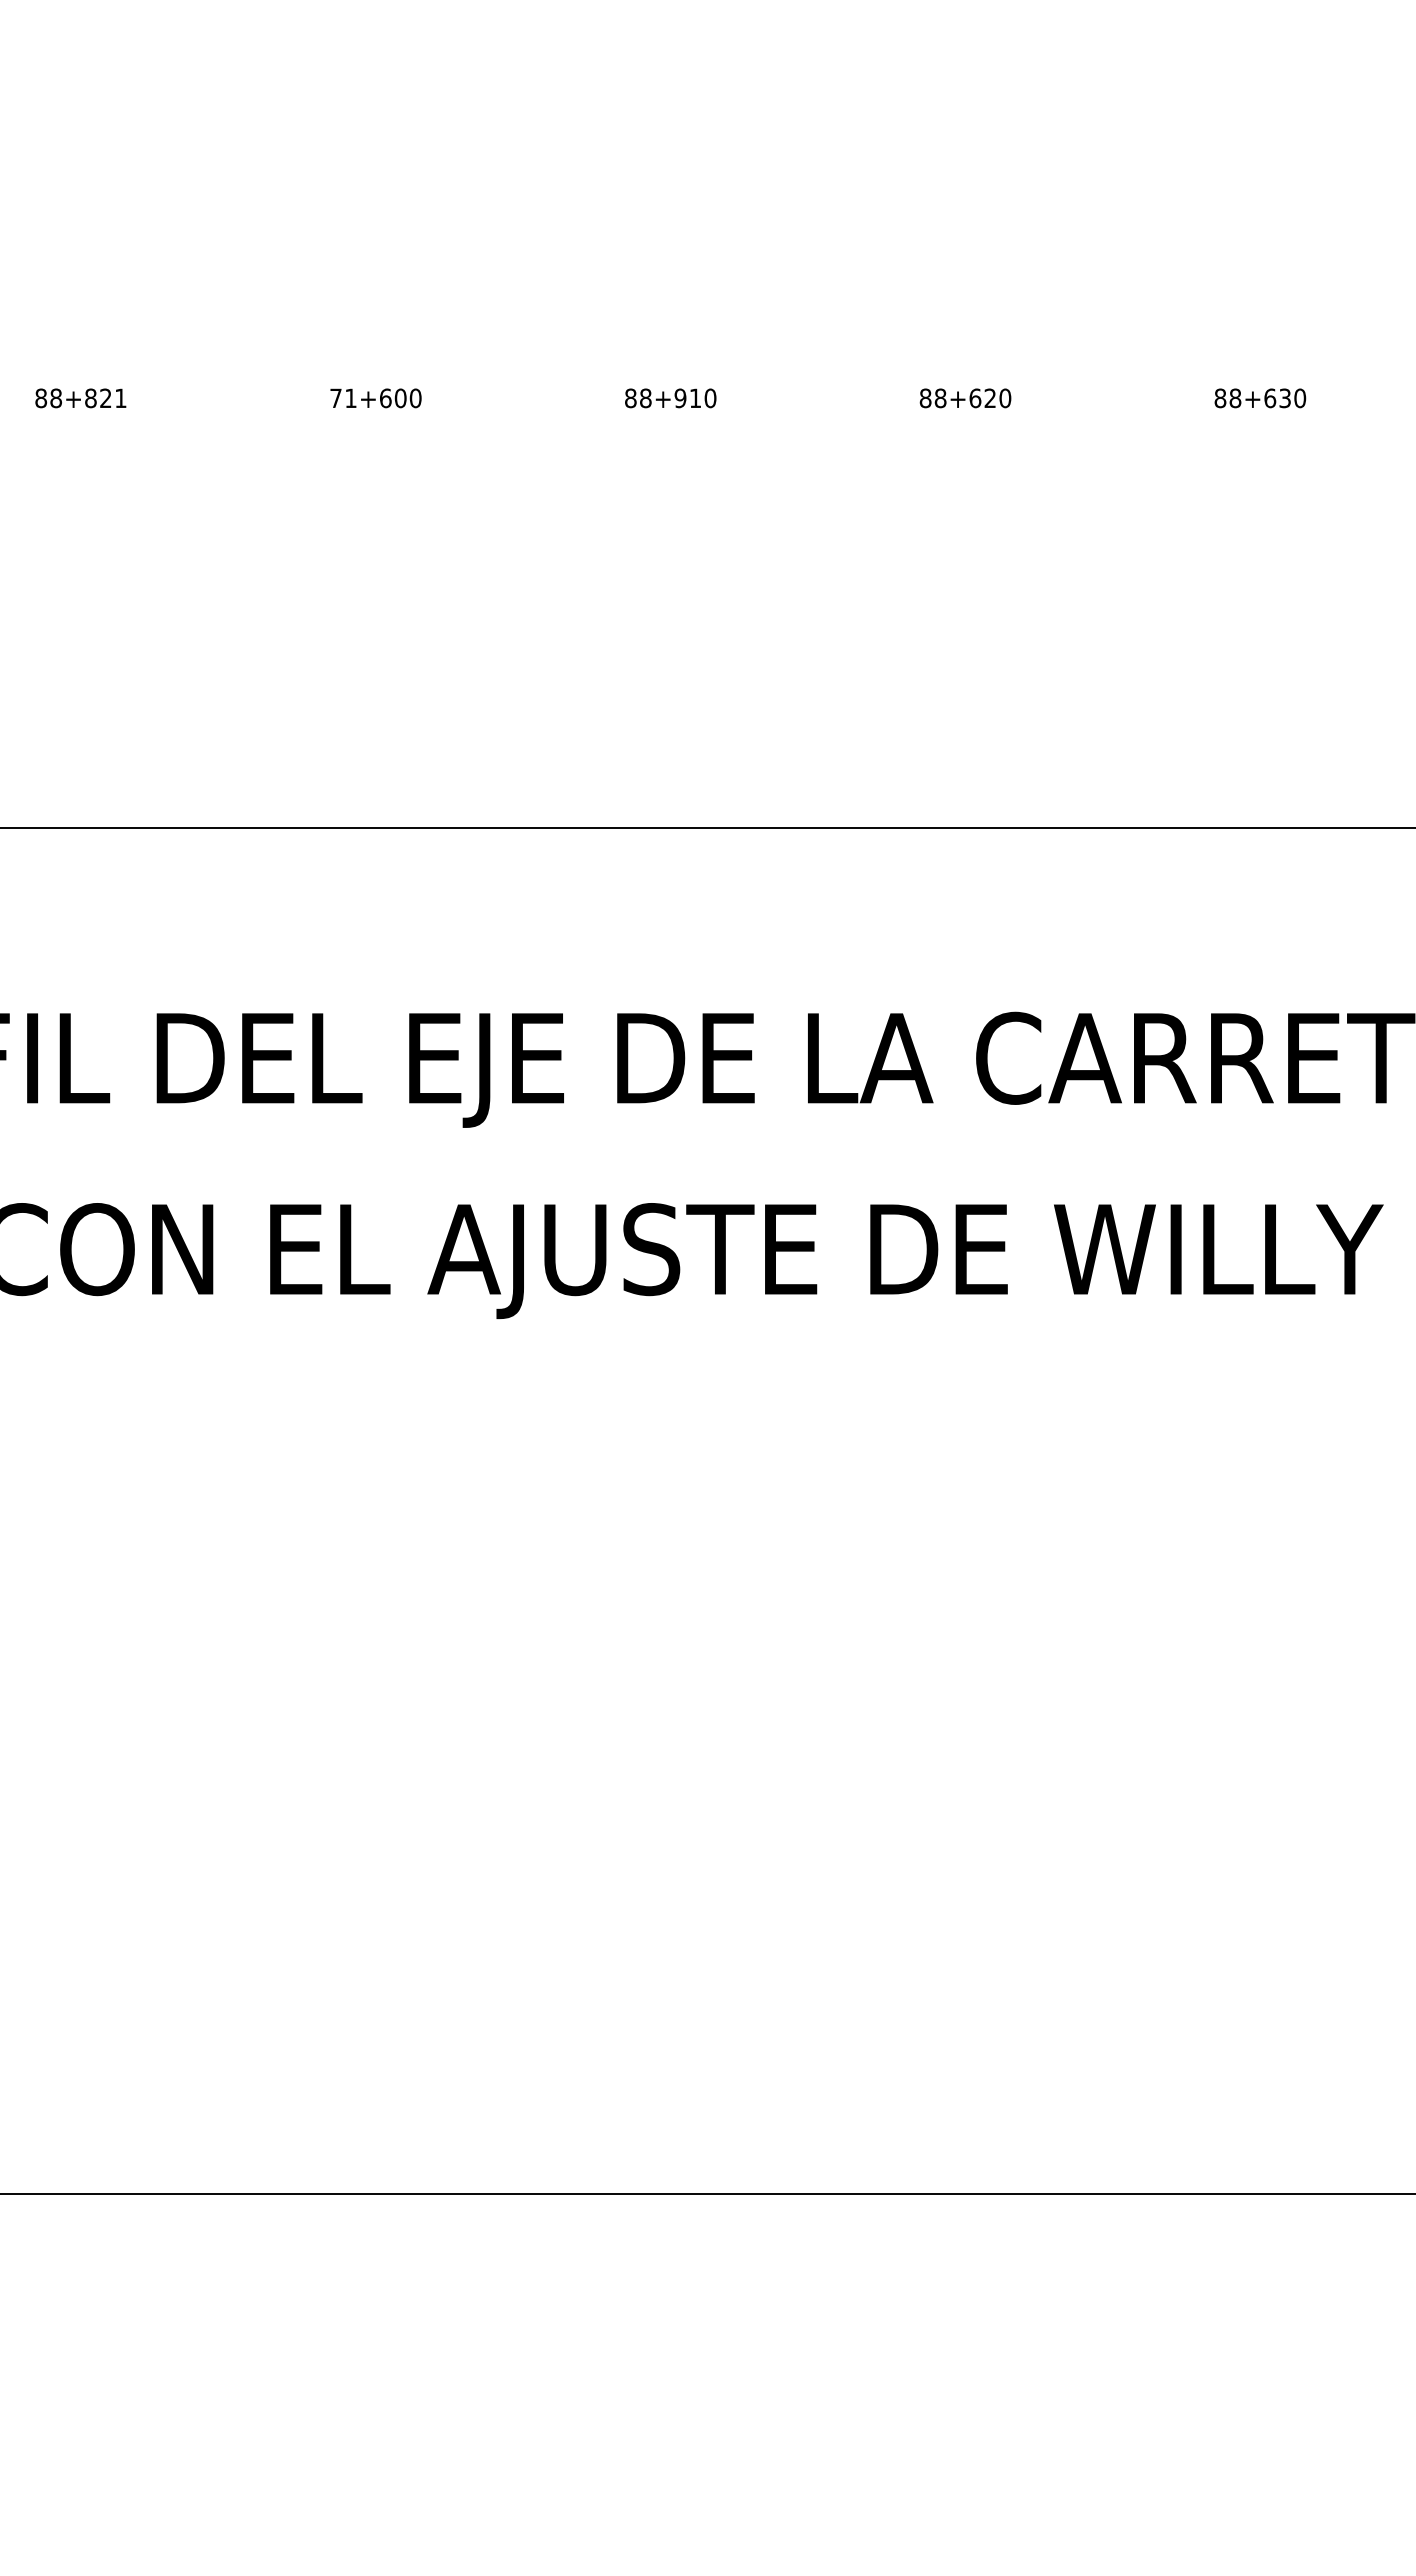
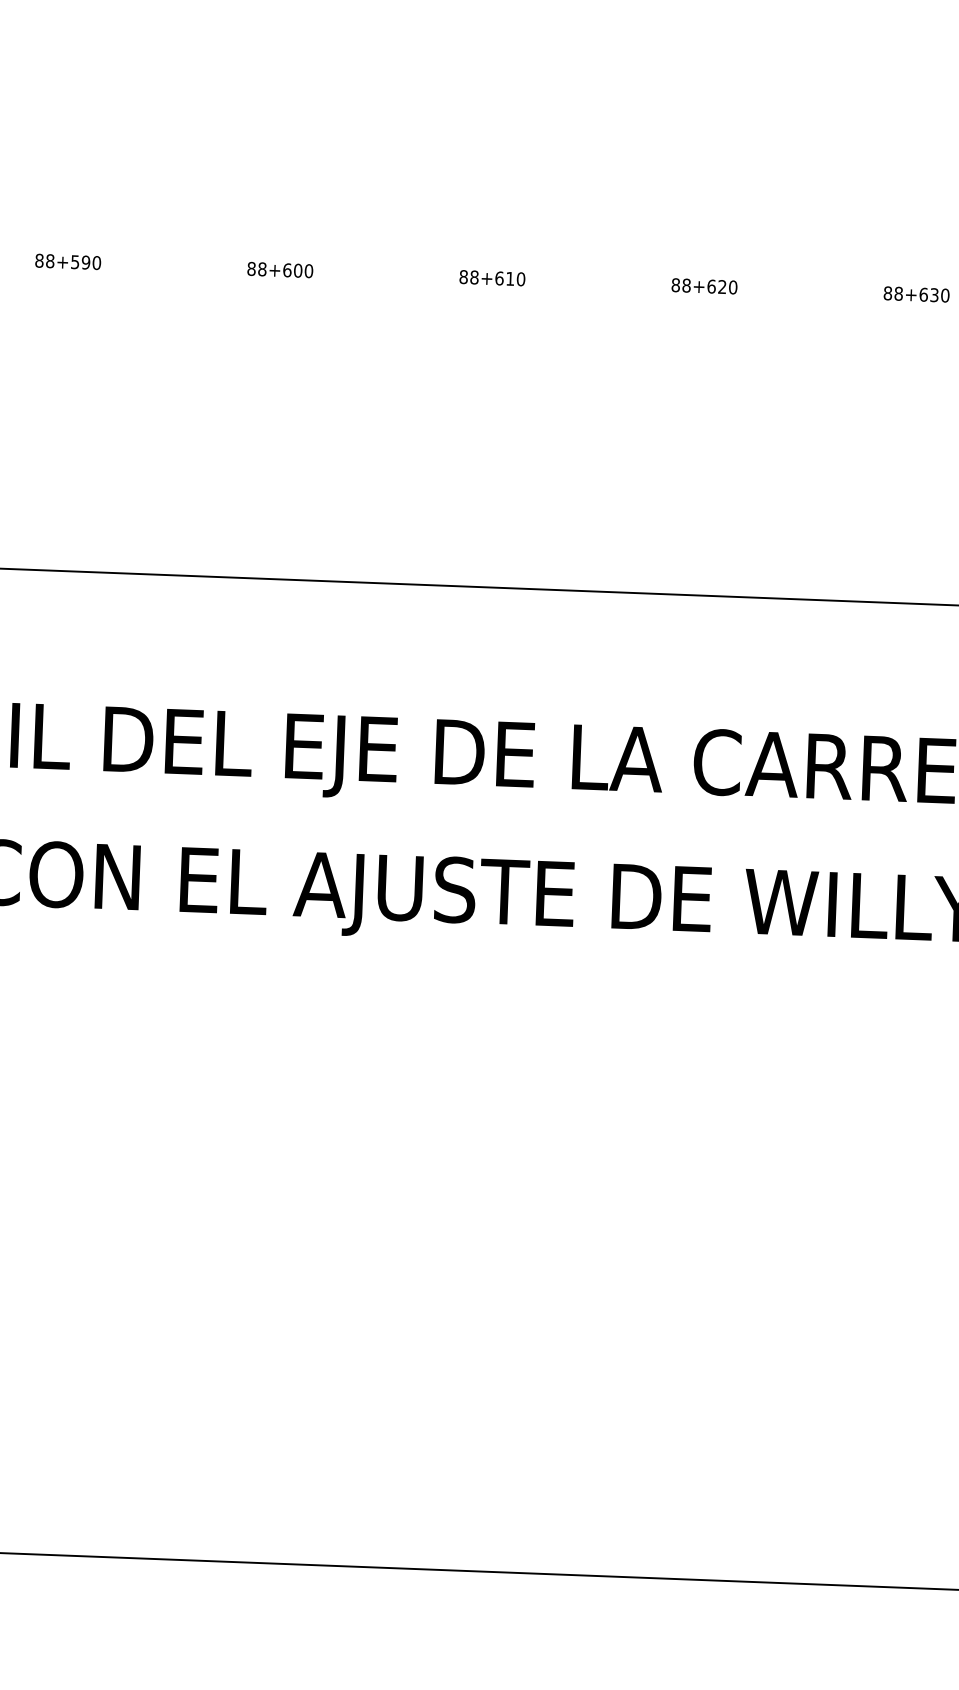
text: (105, 398) -> (85, 262), 88+821 -> 88+590
text: (343, 398) -> (257, 269), 71+600 -> 88+600
text: (680, 398) -> (499, 278), 88+910 -> 88+610

